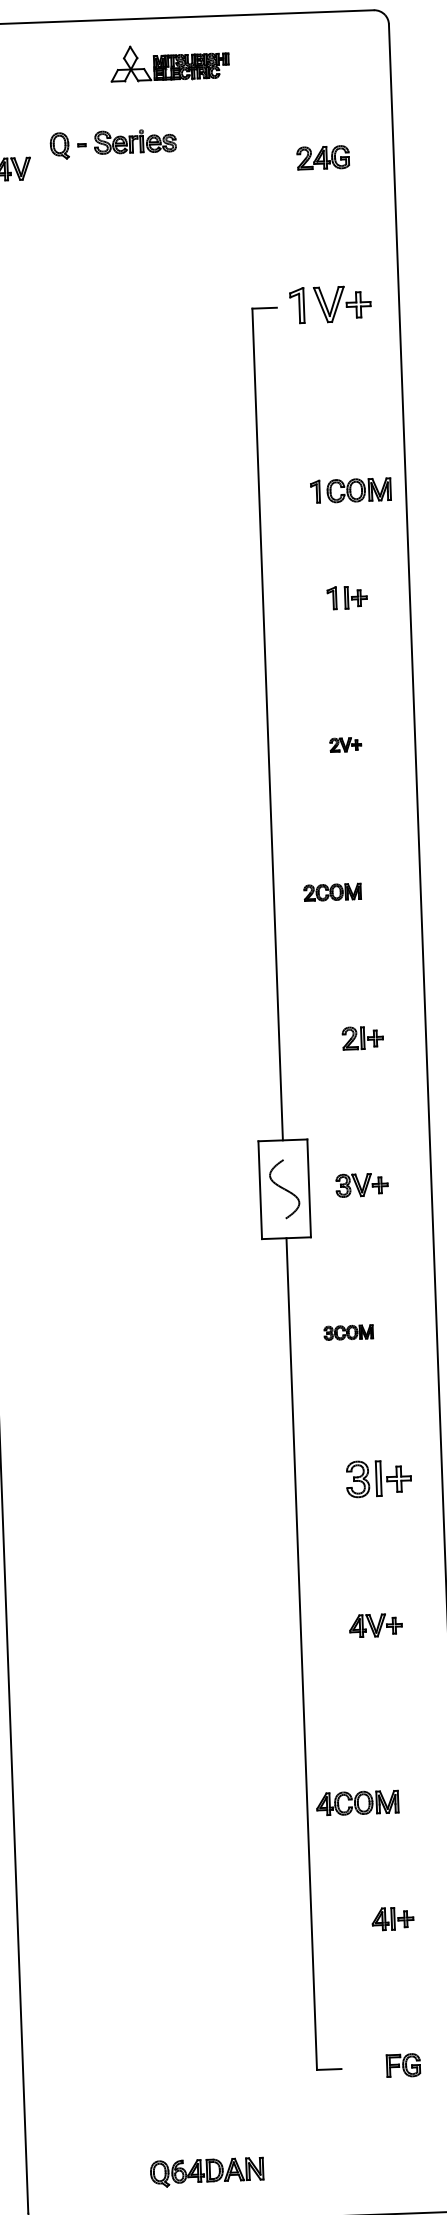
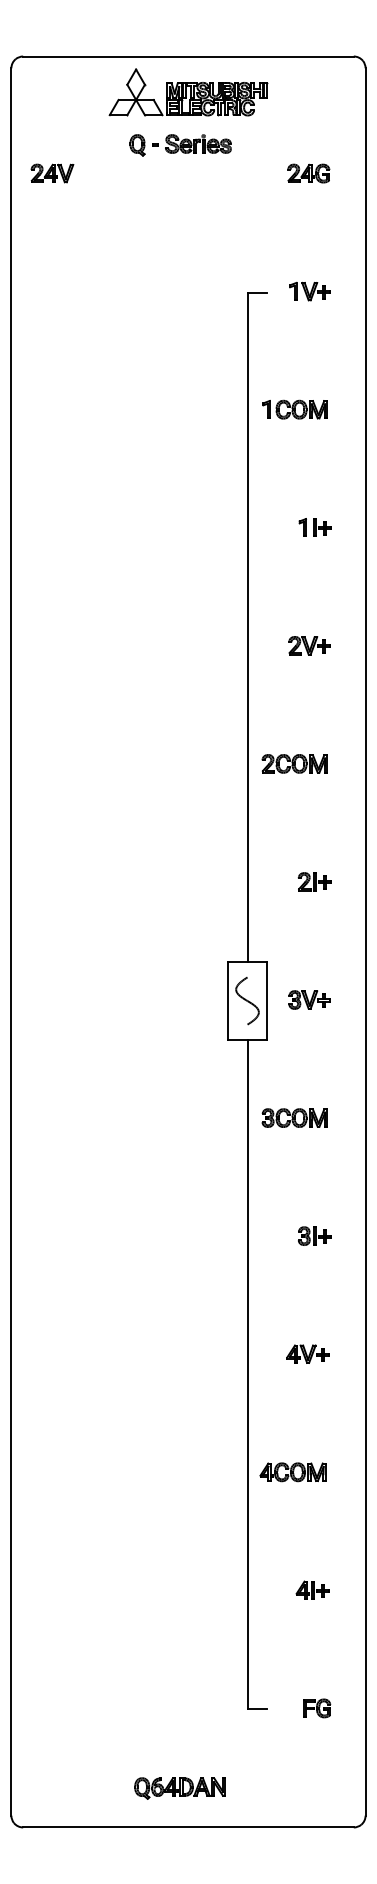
part: (169, 62) -> (188, 92), size x1.67
part: (113, 144) -> (180, 145), moved
part: (329, 304) -> (309, 291), size x0.62
part: (349, 490) -> (294, 409), moved
part: (345, 744) -> (309, 645), size x1.67
part: (332, 891) -> (294, 763), size x1.43
part: (348, 1331) -> (294, 1117), size x1.67
part: (378, 1477) -> (314, 1235), size x0.62
part: (356, 1803) -> (292, 1472), moved
part: (206, 2172) -> (179, 1788), moved

